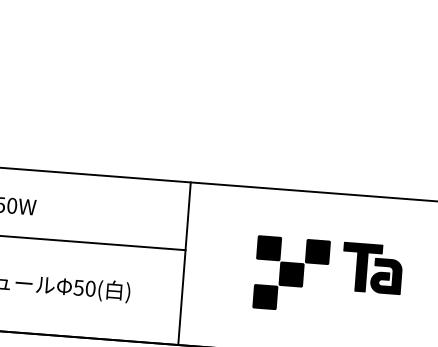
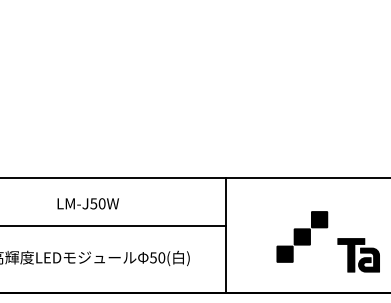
fill: (268, 247) -> (284, 219), removed
part: (371, 268) -> (358, 255), moved

